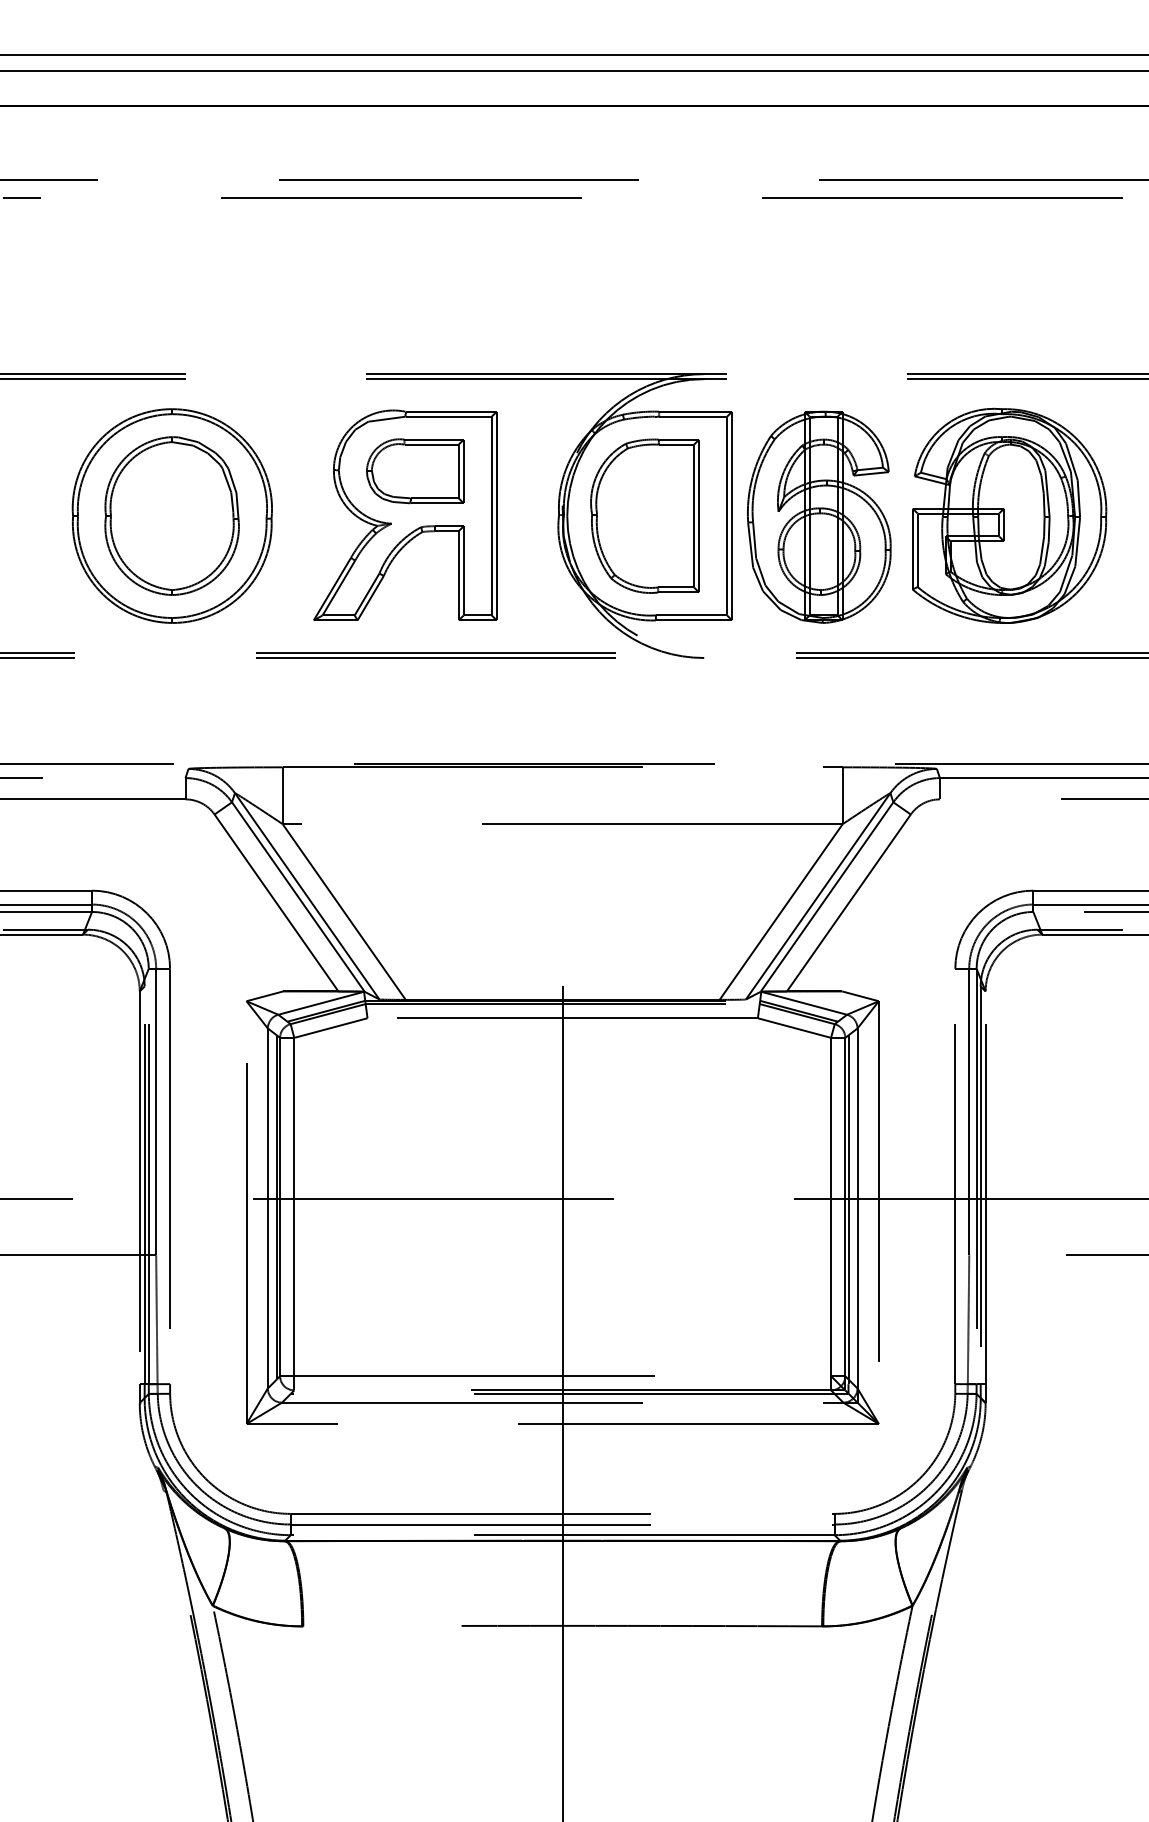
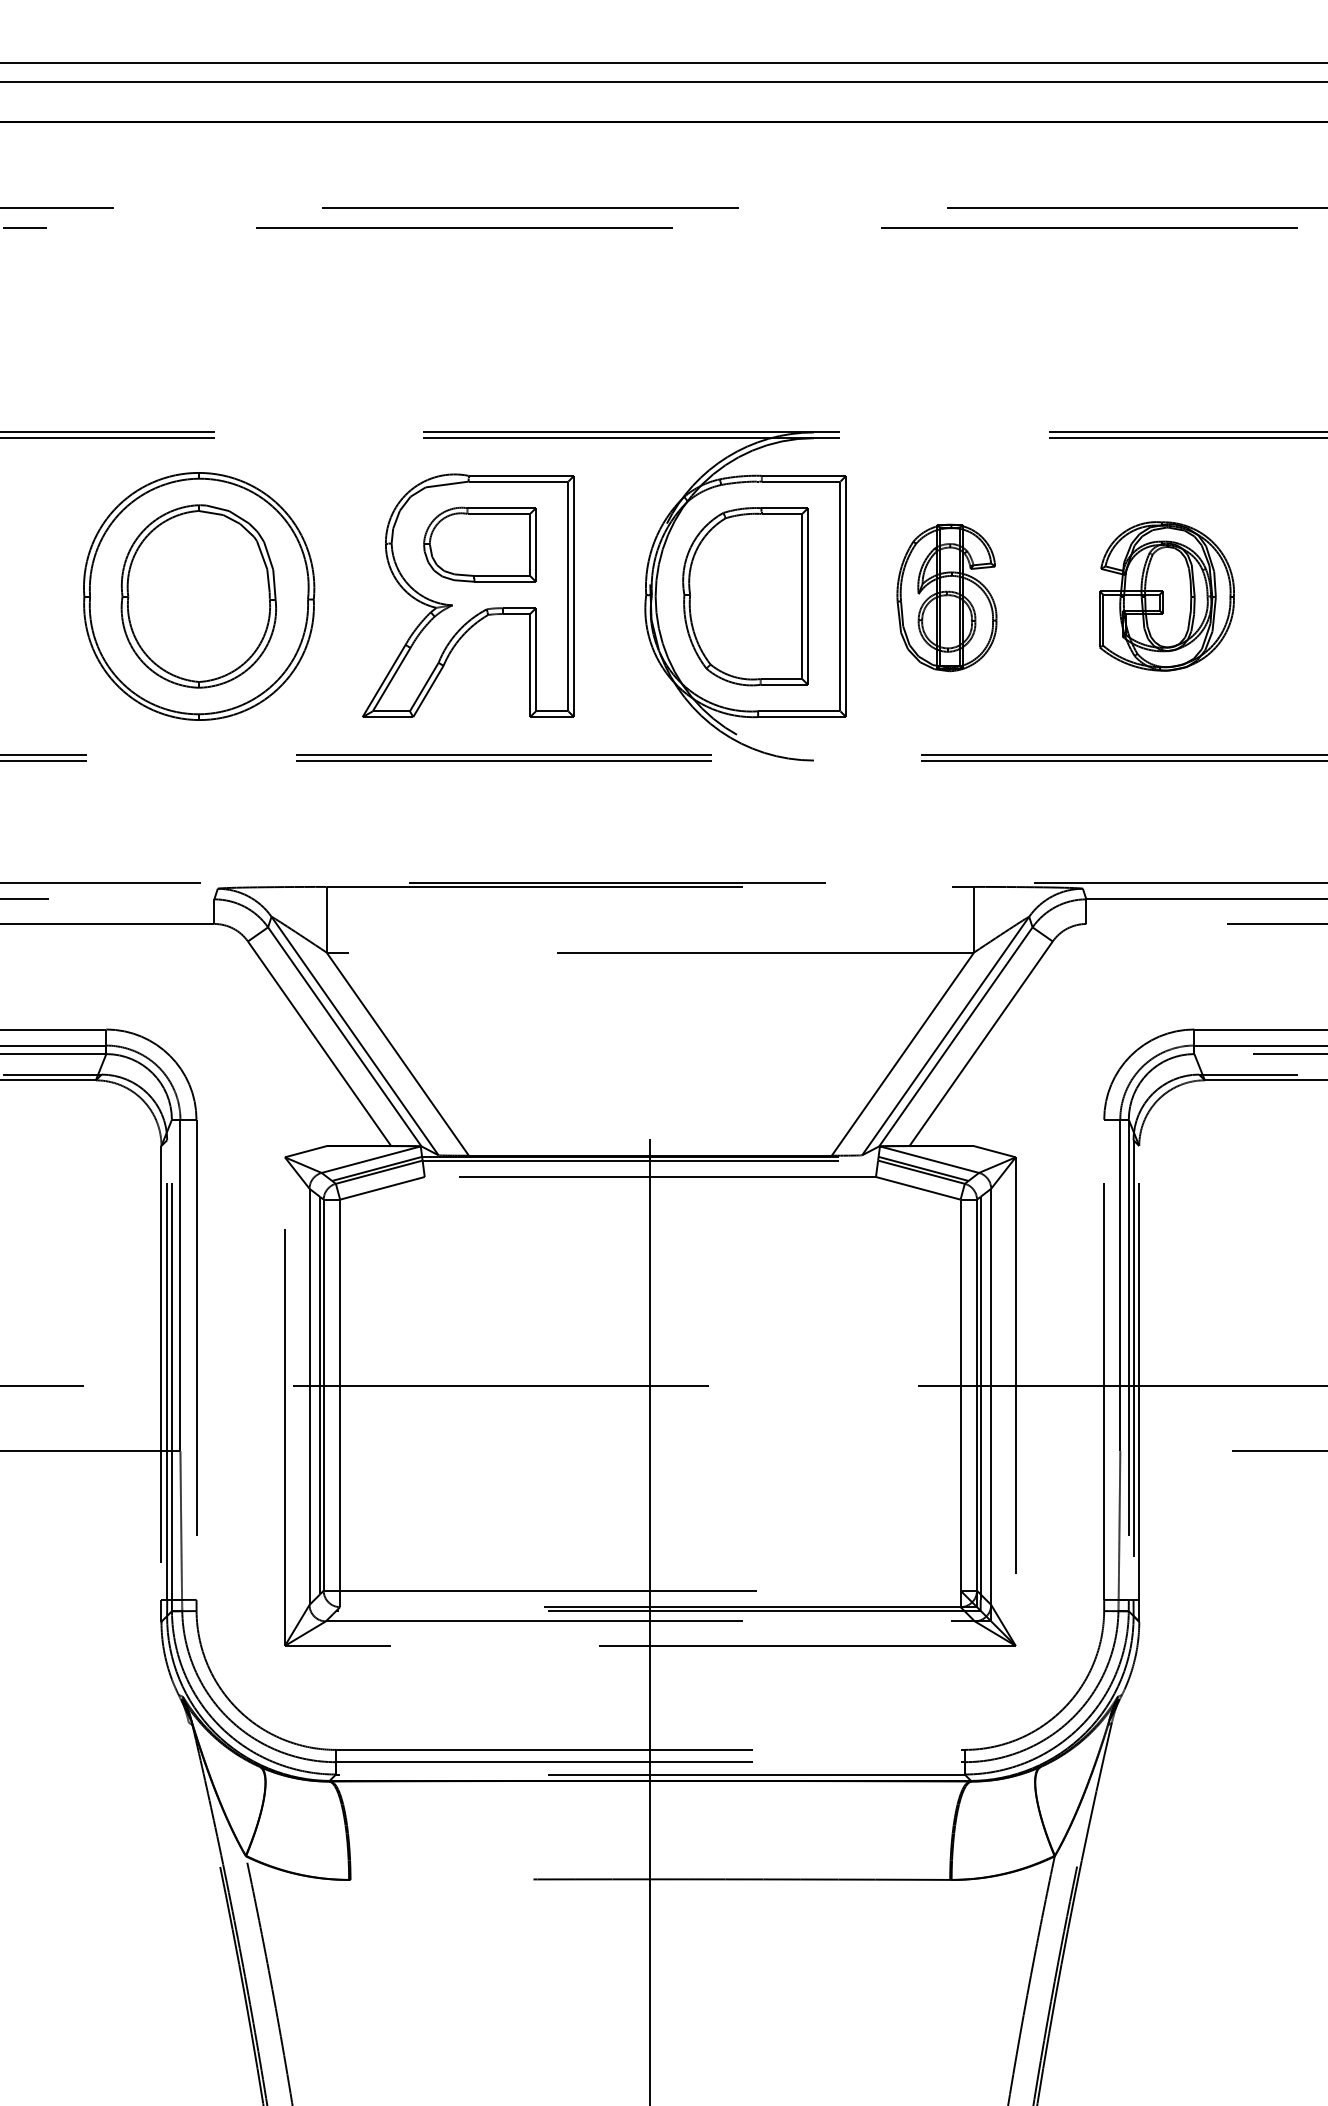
part: (818, 516) -> (946, 597), size x0.6
part: (1009, 516) -> (1166, 596), size x0.6

